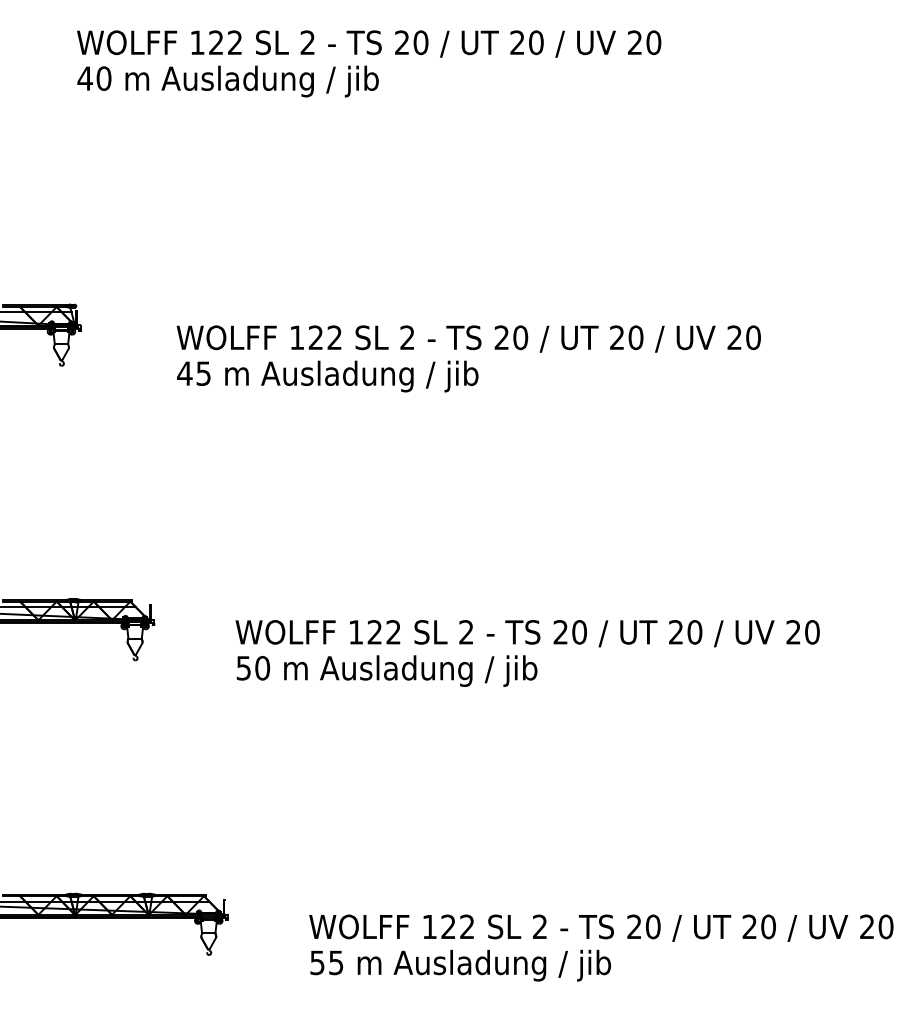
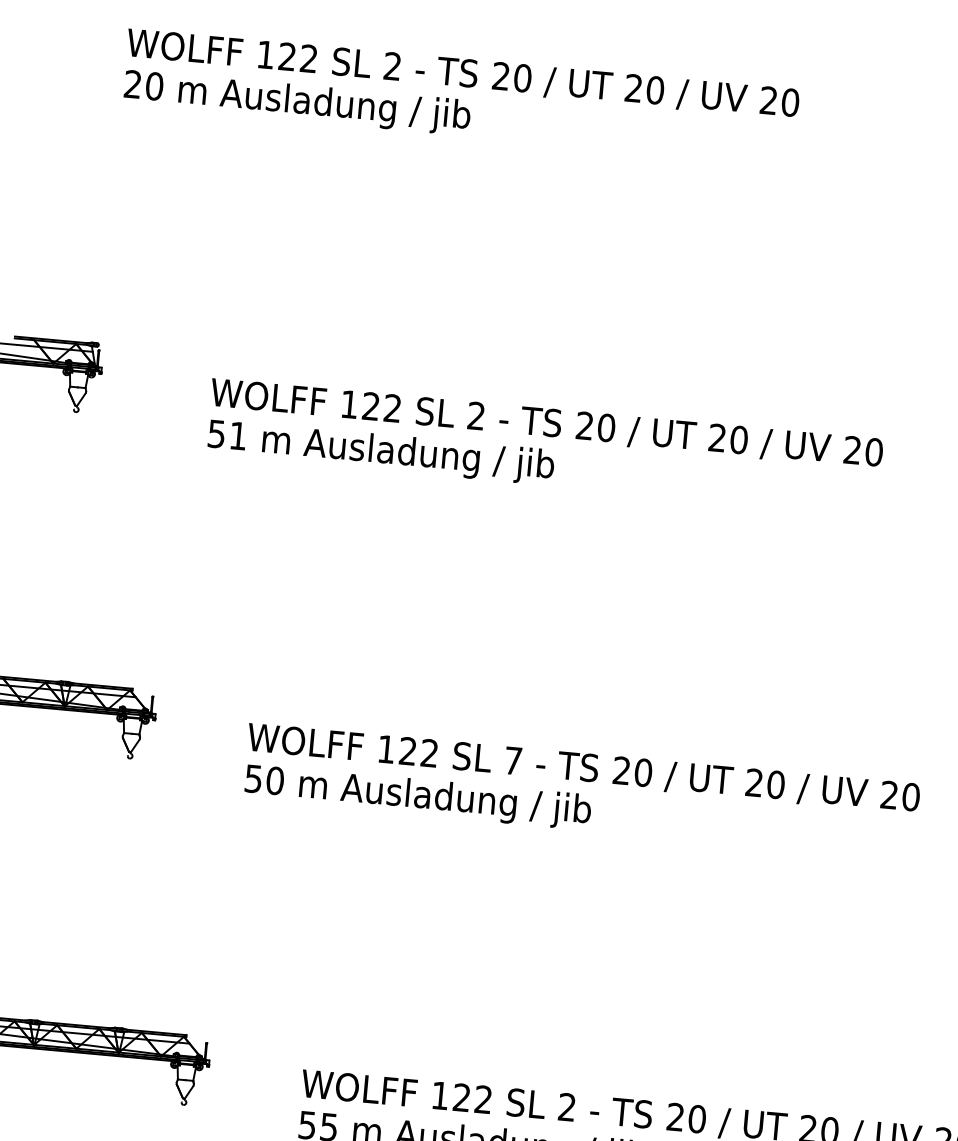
text: (84, 78) -> (132, 84), 40 -> 20
text: (193, 373) -> (226, 434), 45 -> 51
text: (466, 632) -> (513, 761), 2 -> 7

